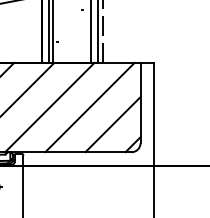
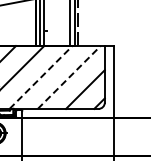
line: (50, 107) -> (41, 77), solid -> dashed
line: (90, 107) -> (69, 77), solid -> dashed

